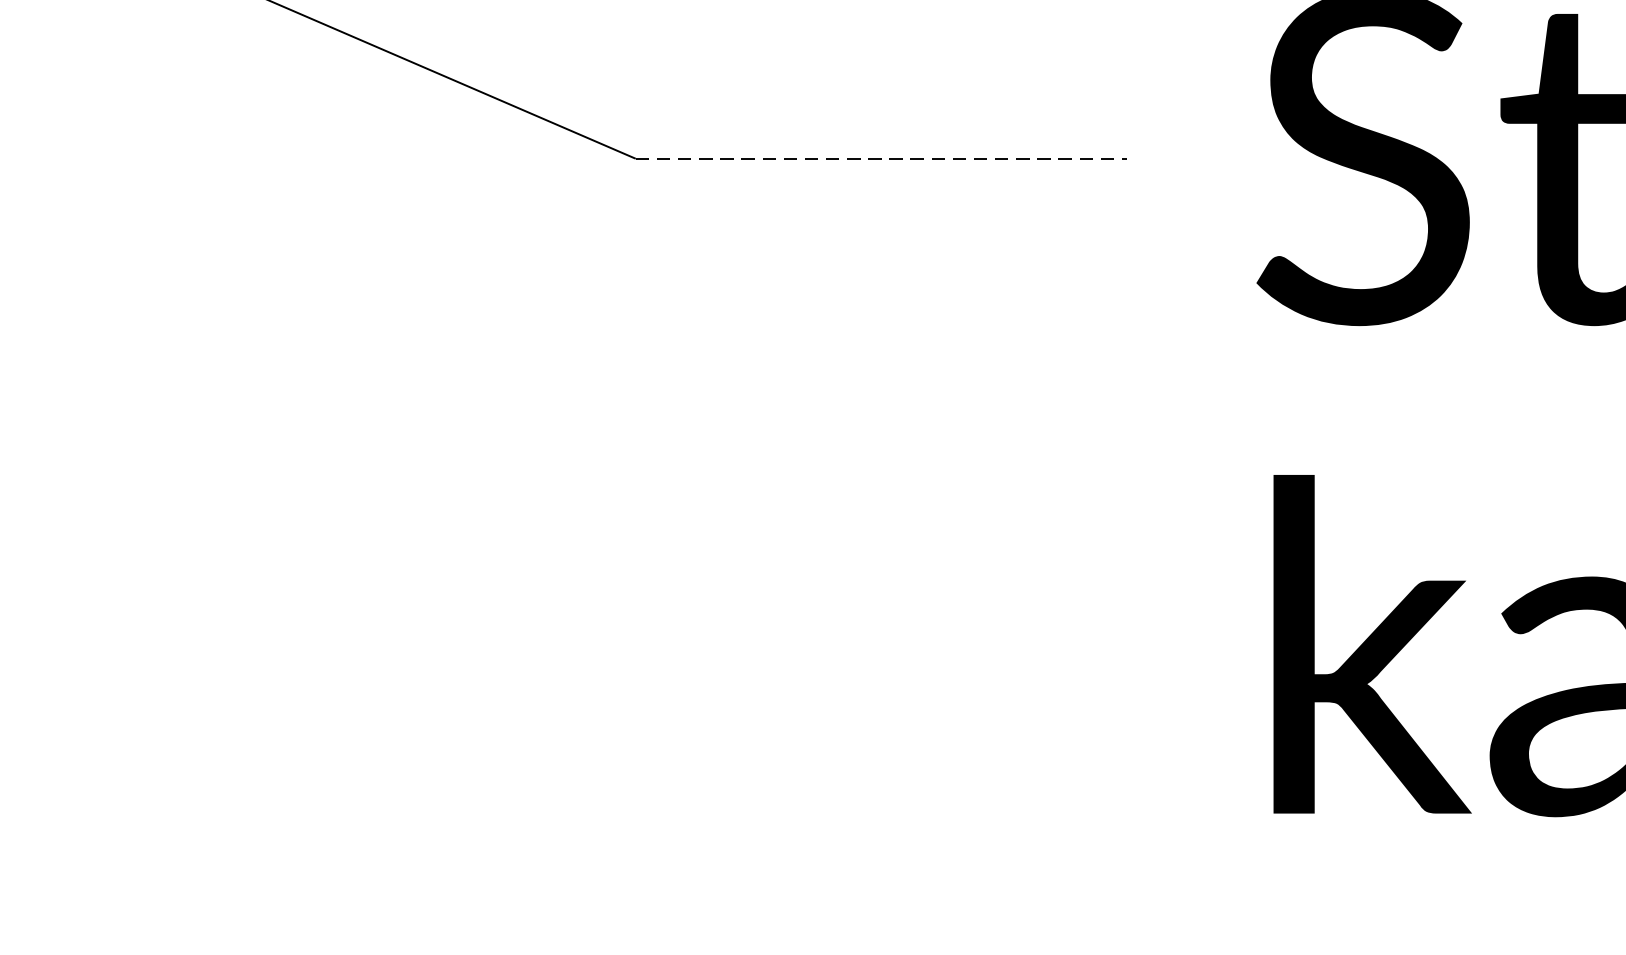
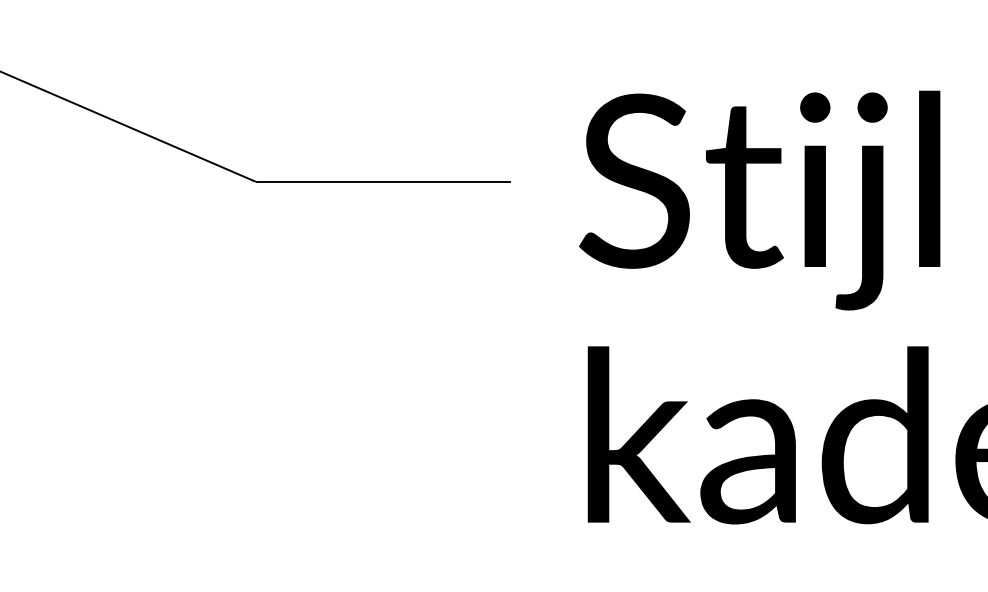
line: (880, 158) -> (383, 181), dashed -> solid

